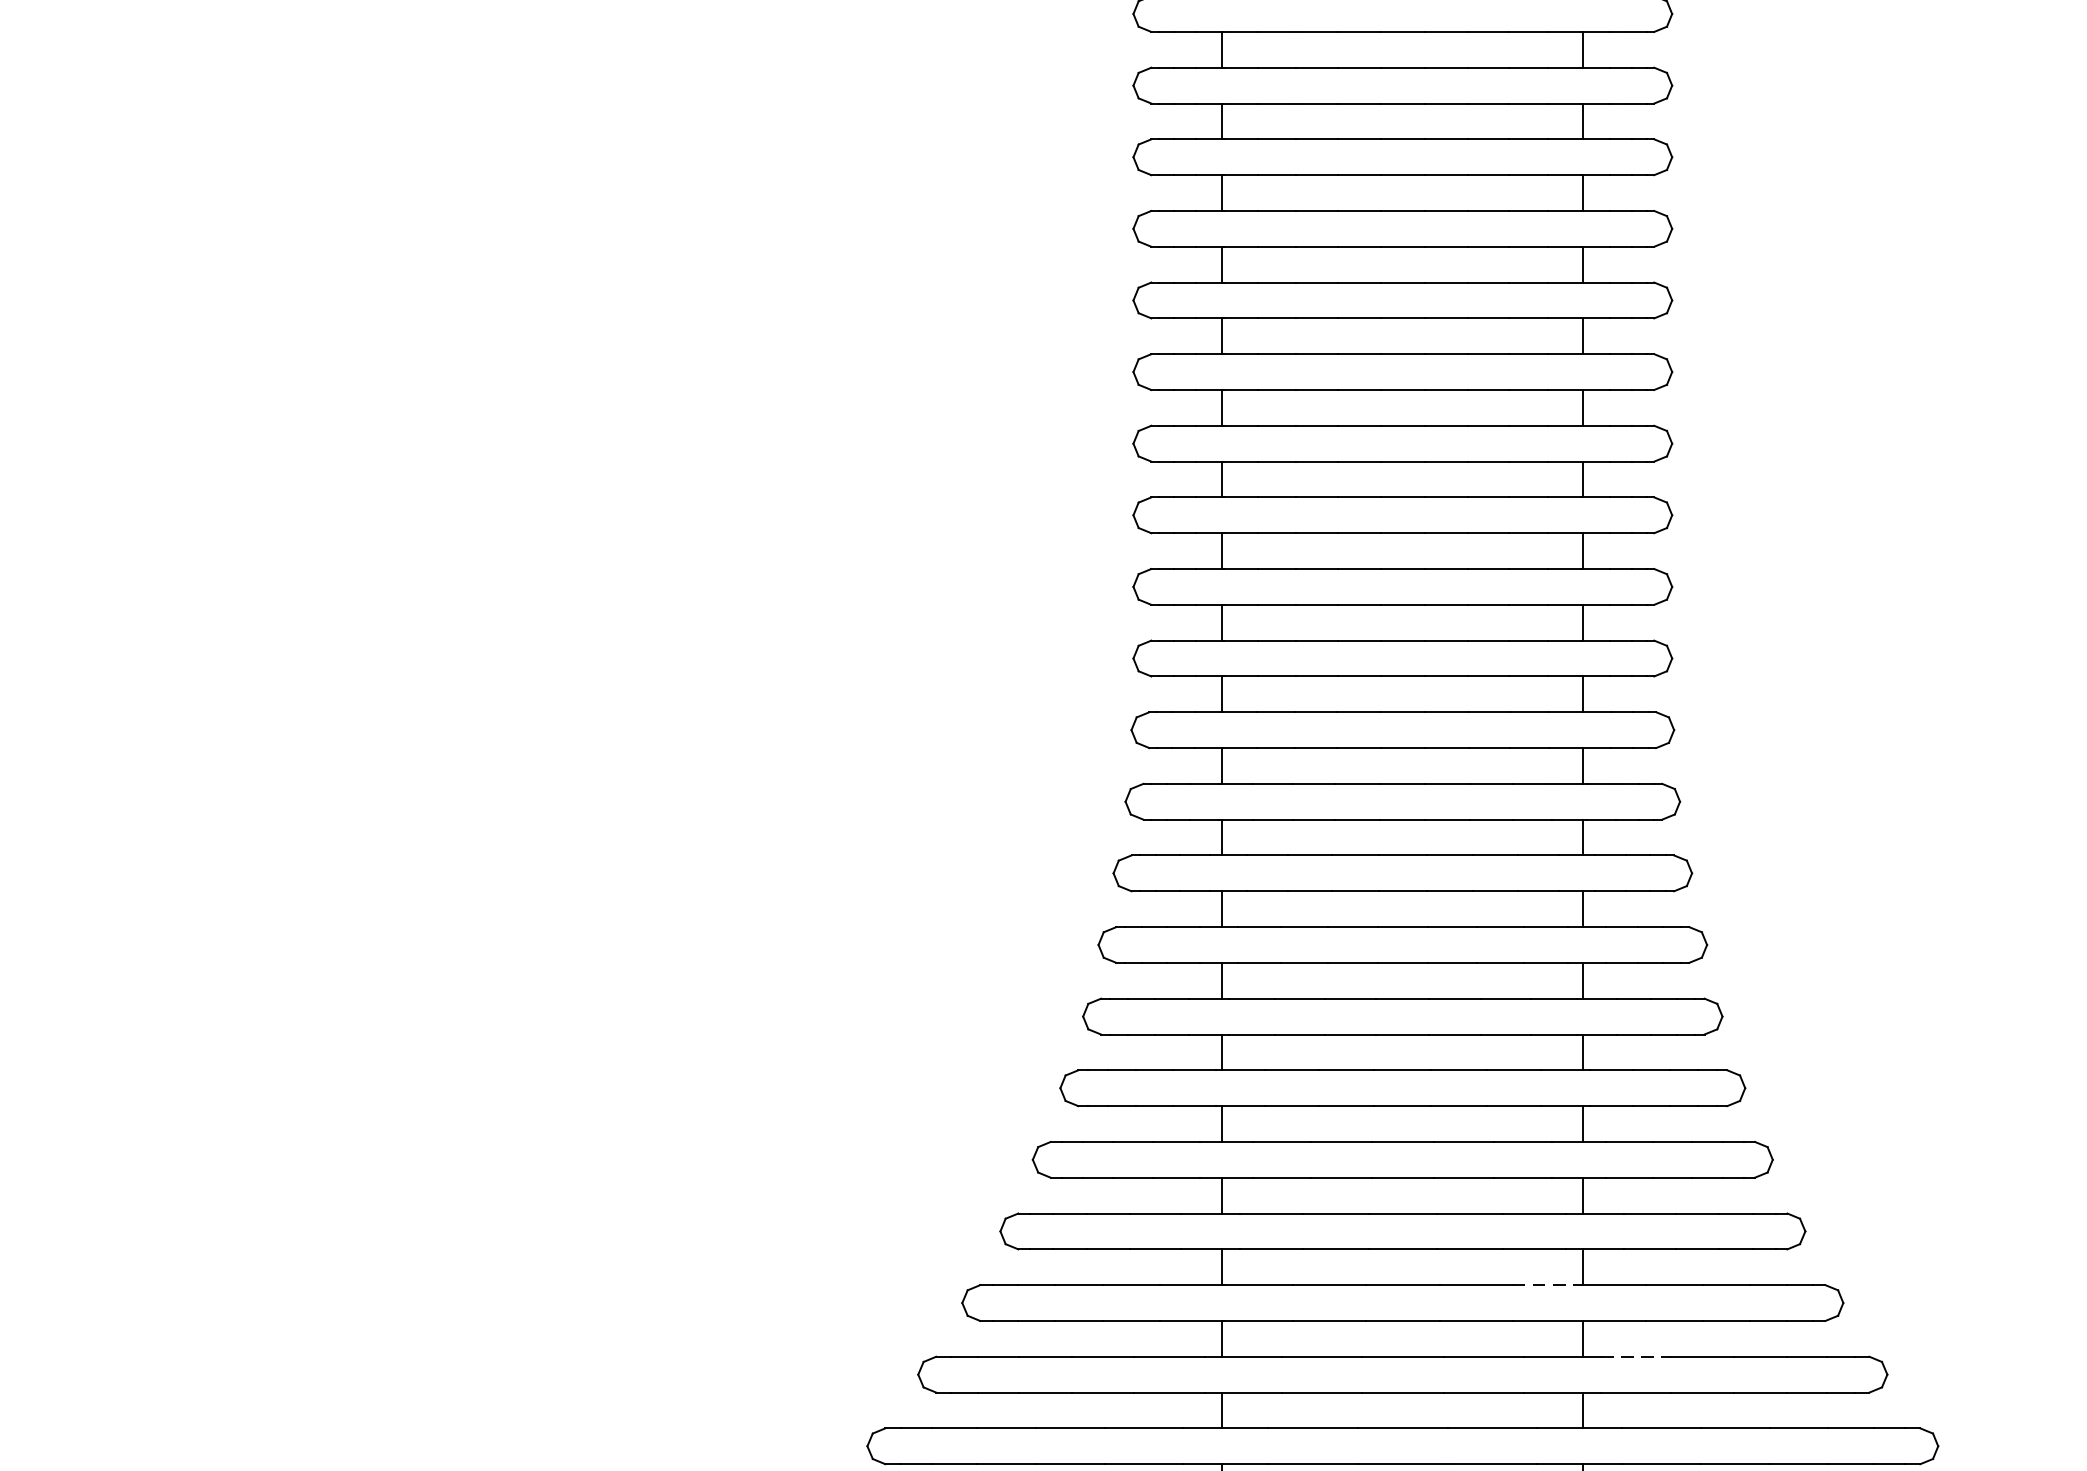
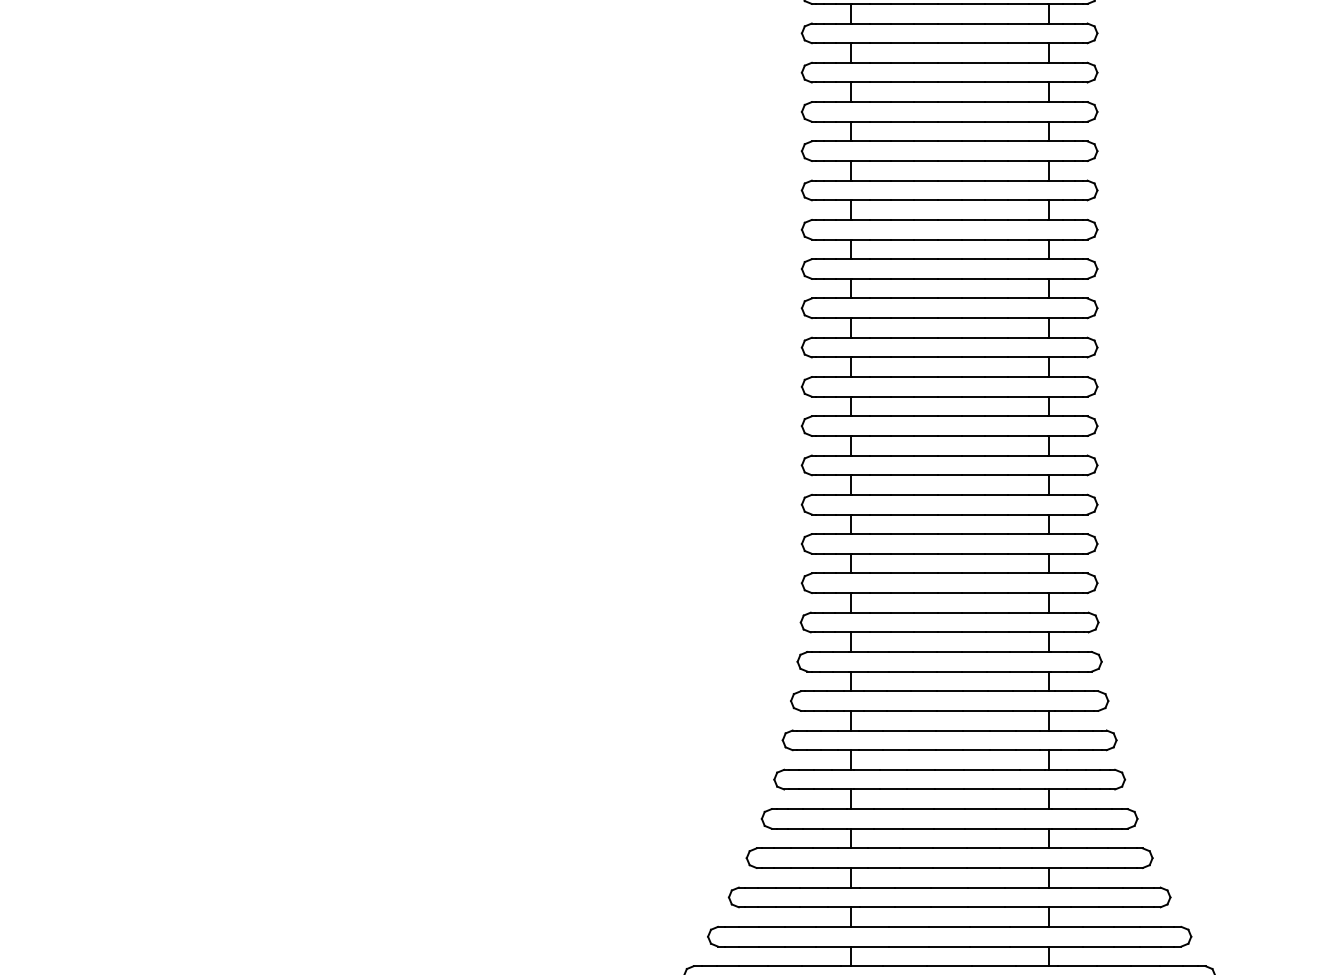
line: (1548, 1284) -> (1029, 926), dashed -> solid
line: (1637, 1357) -> (1078, 966), dashed -> solid

